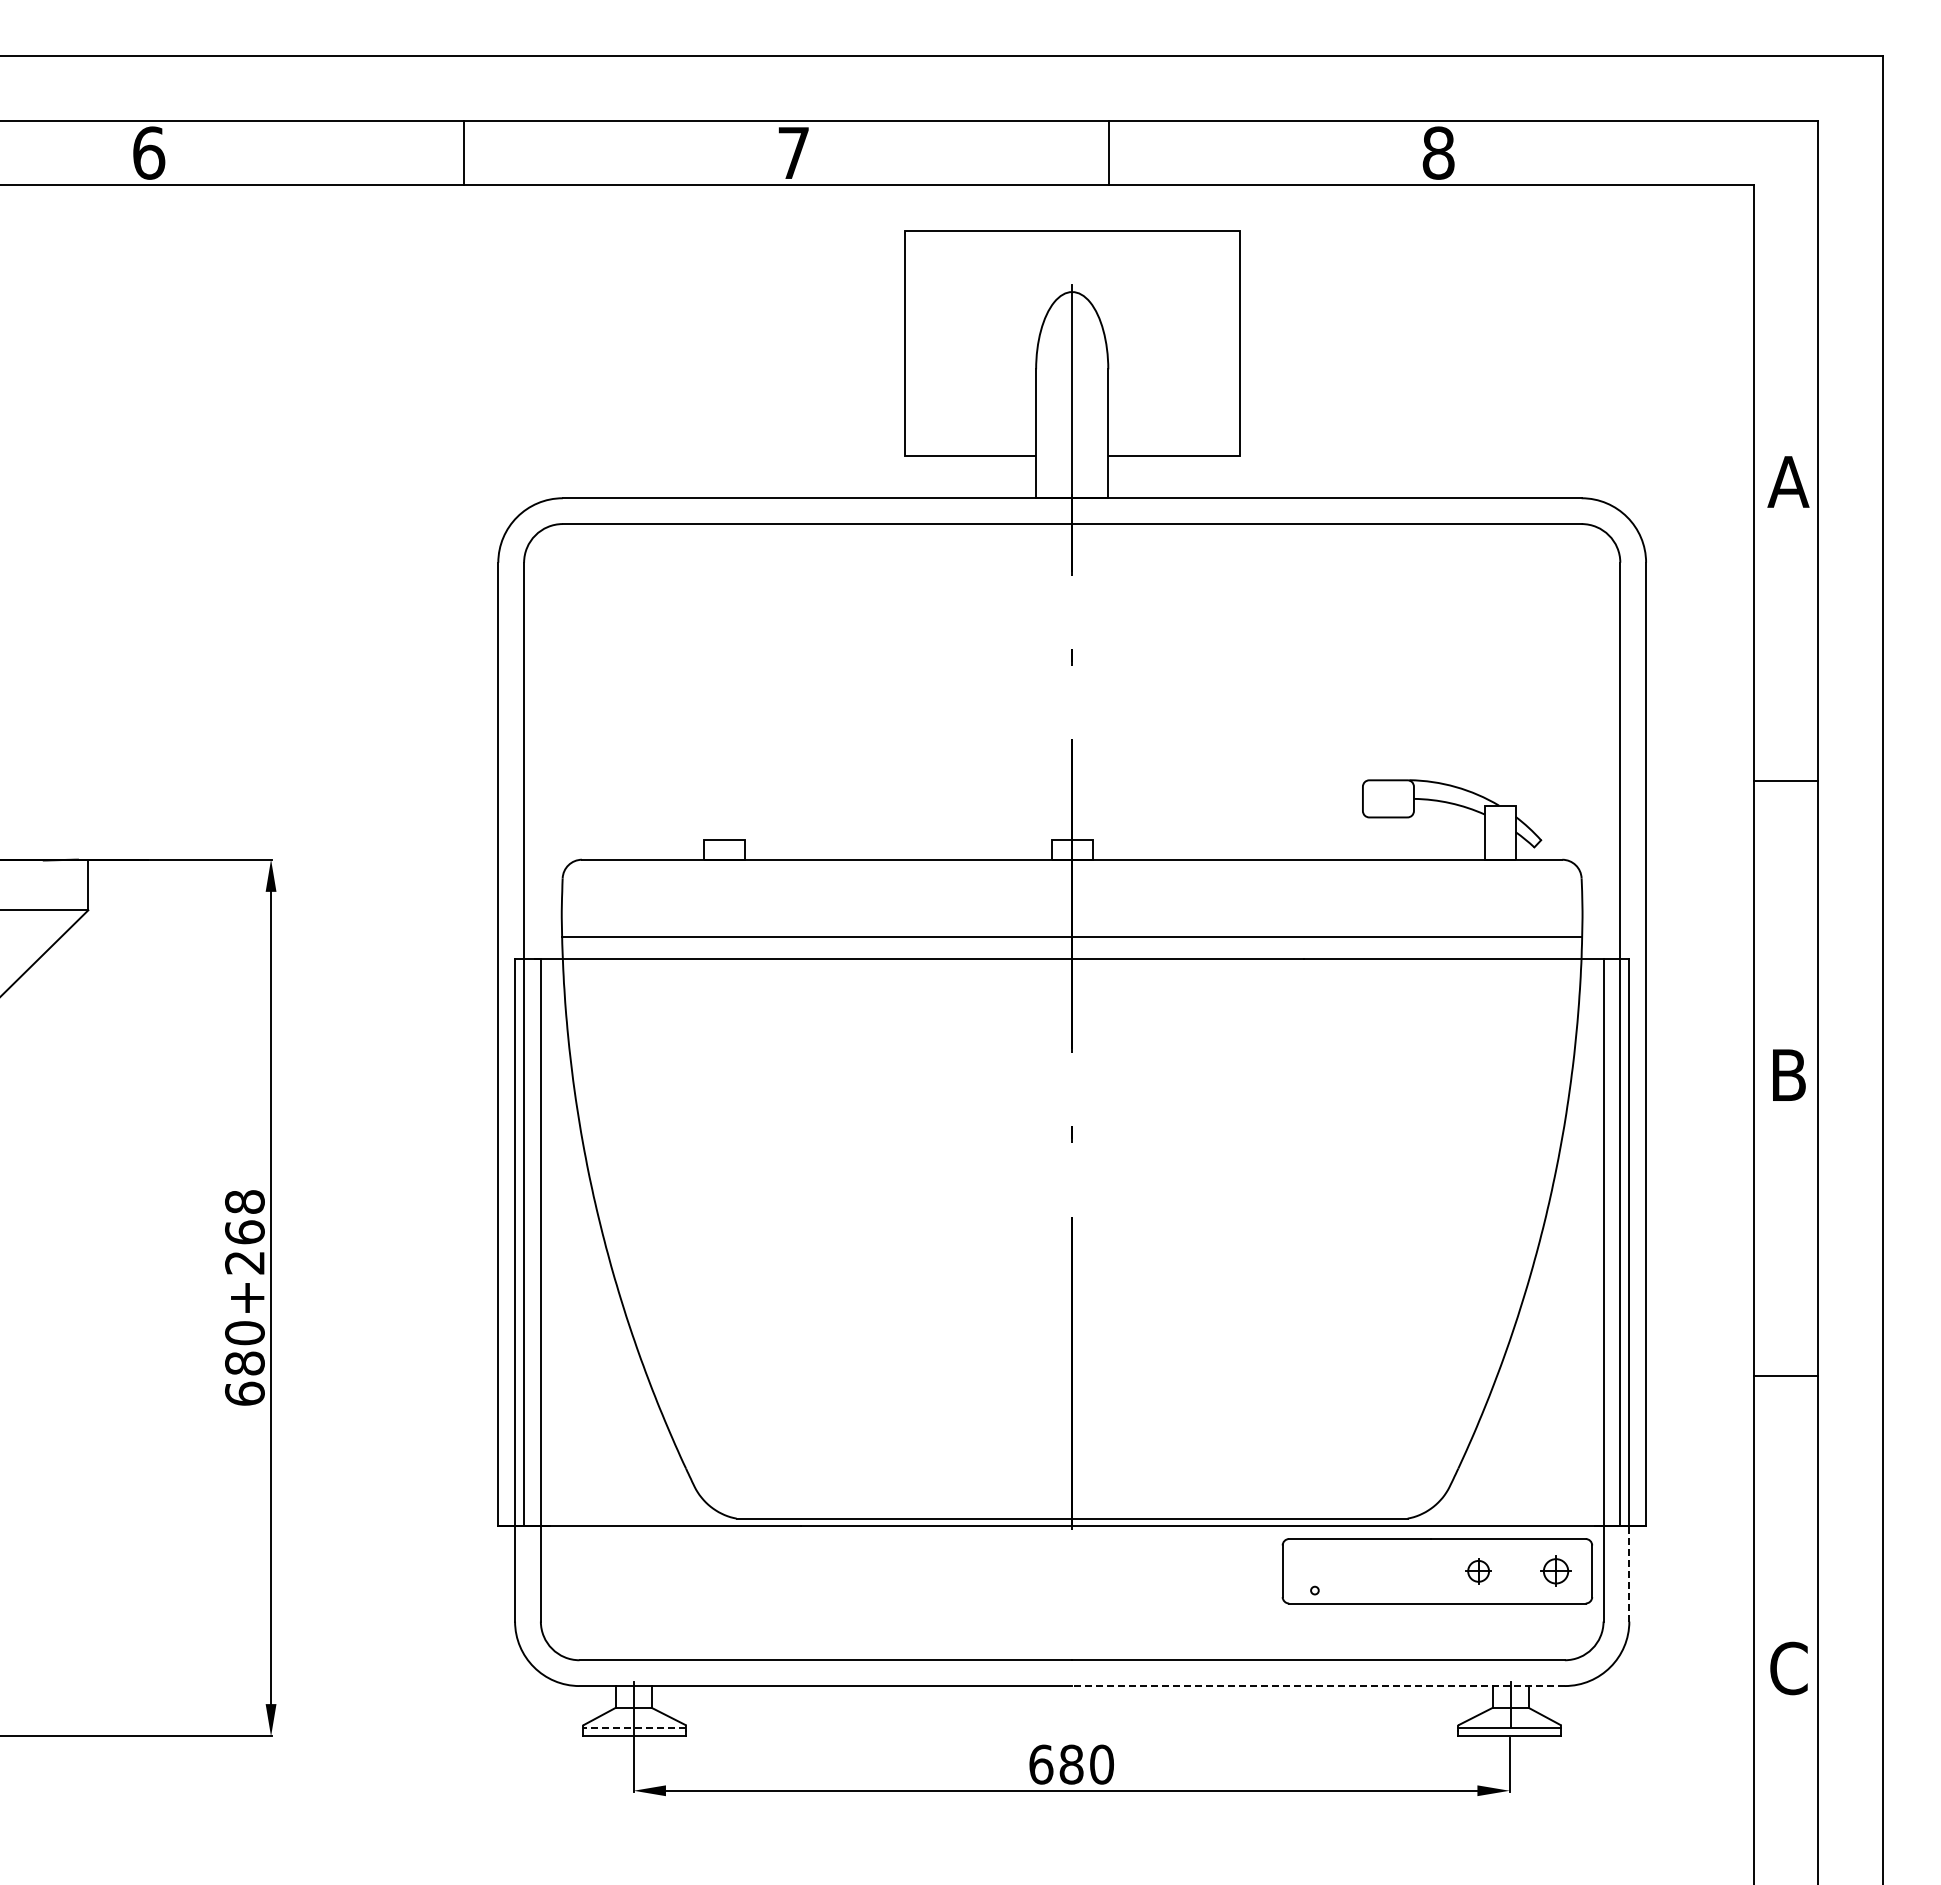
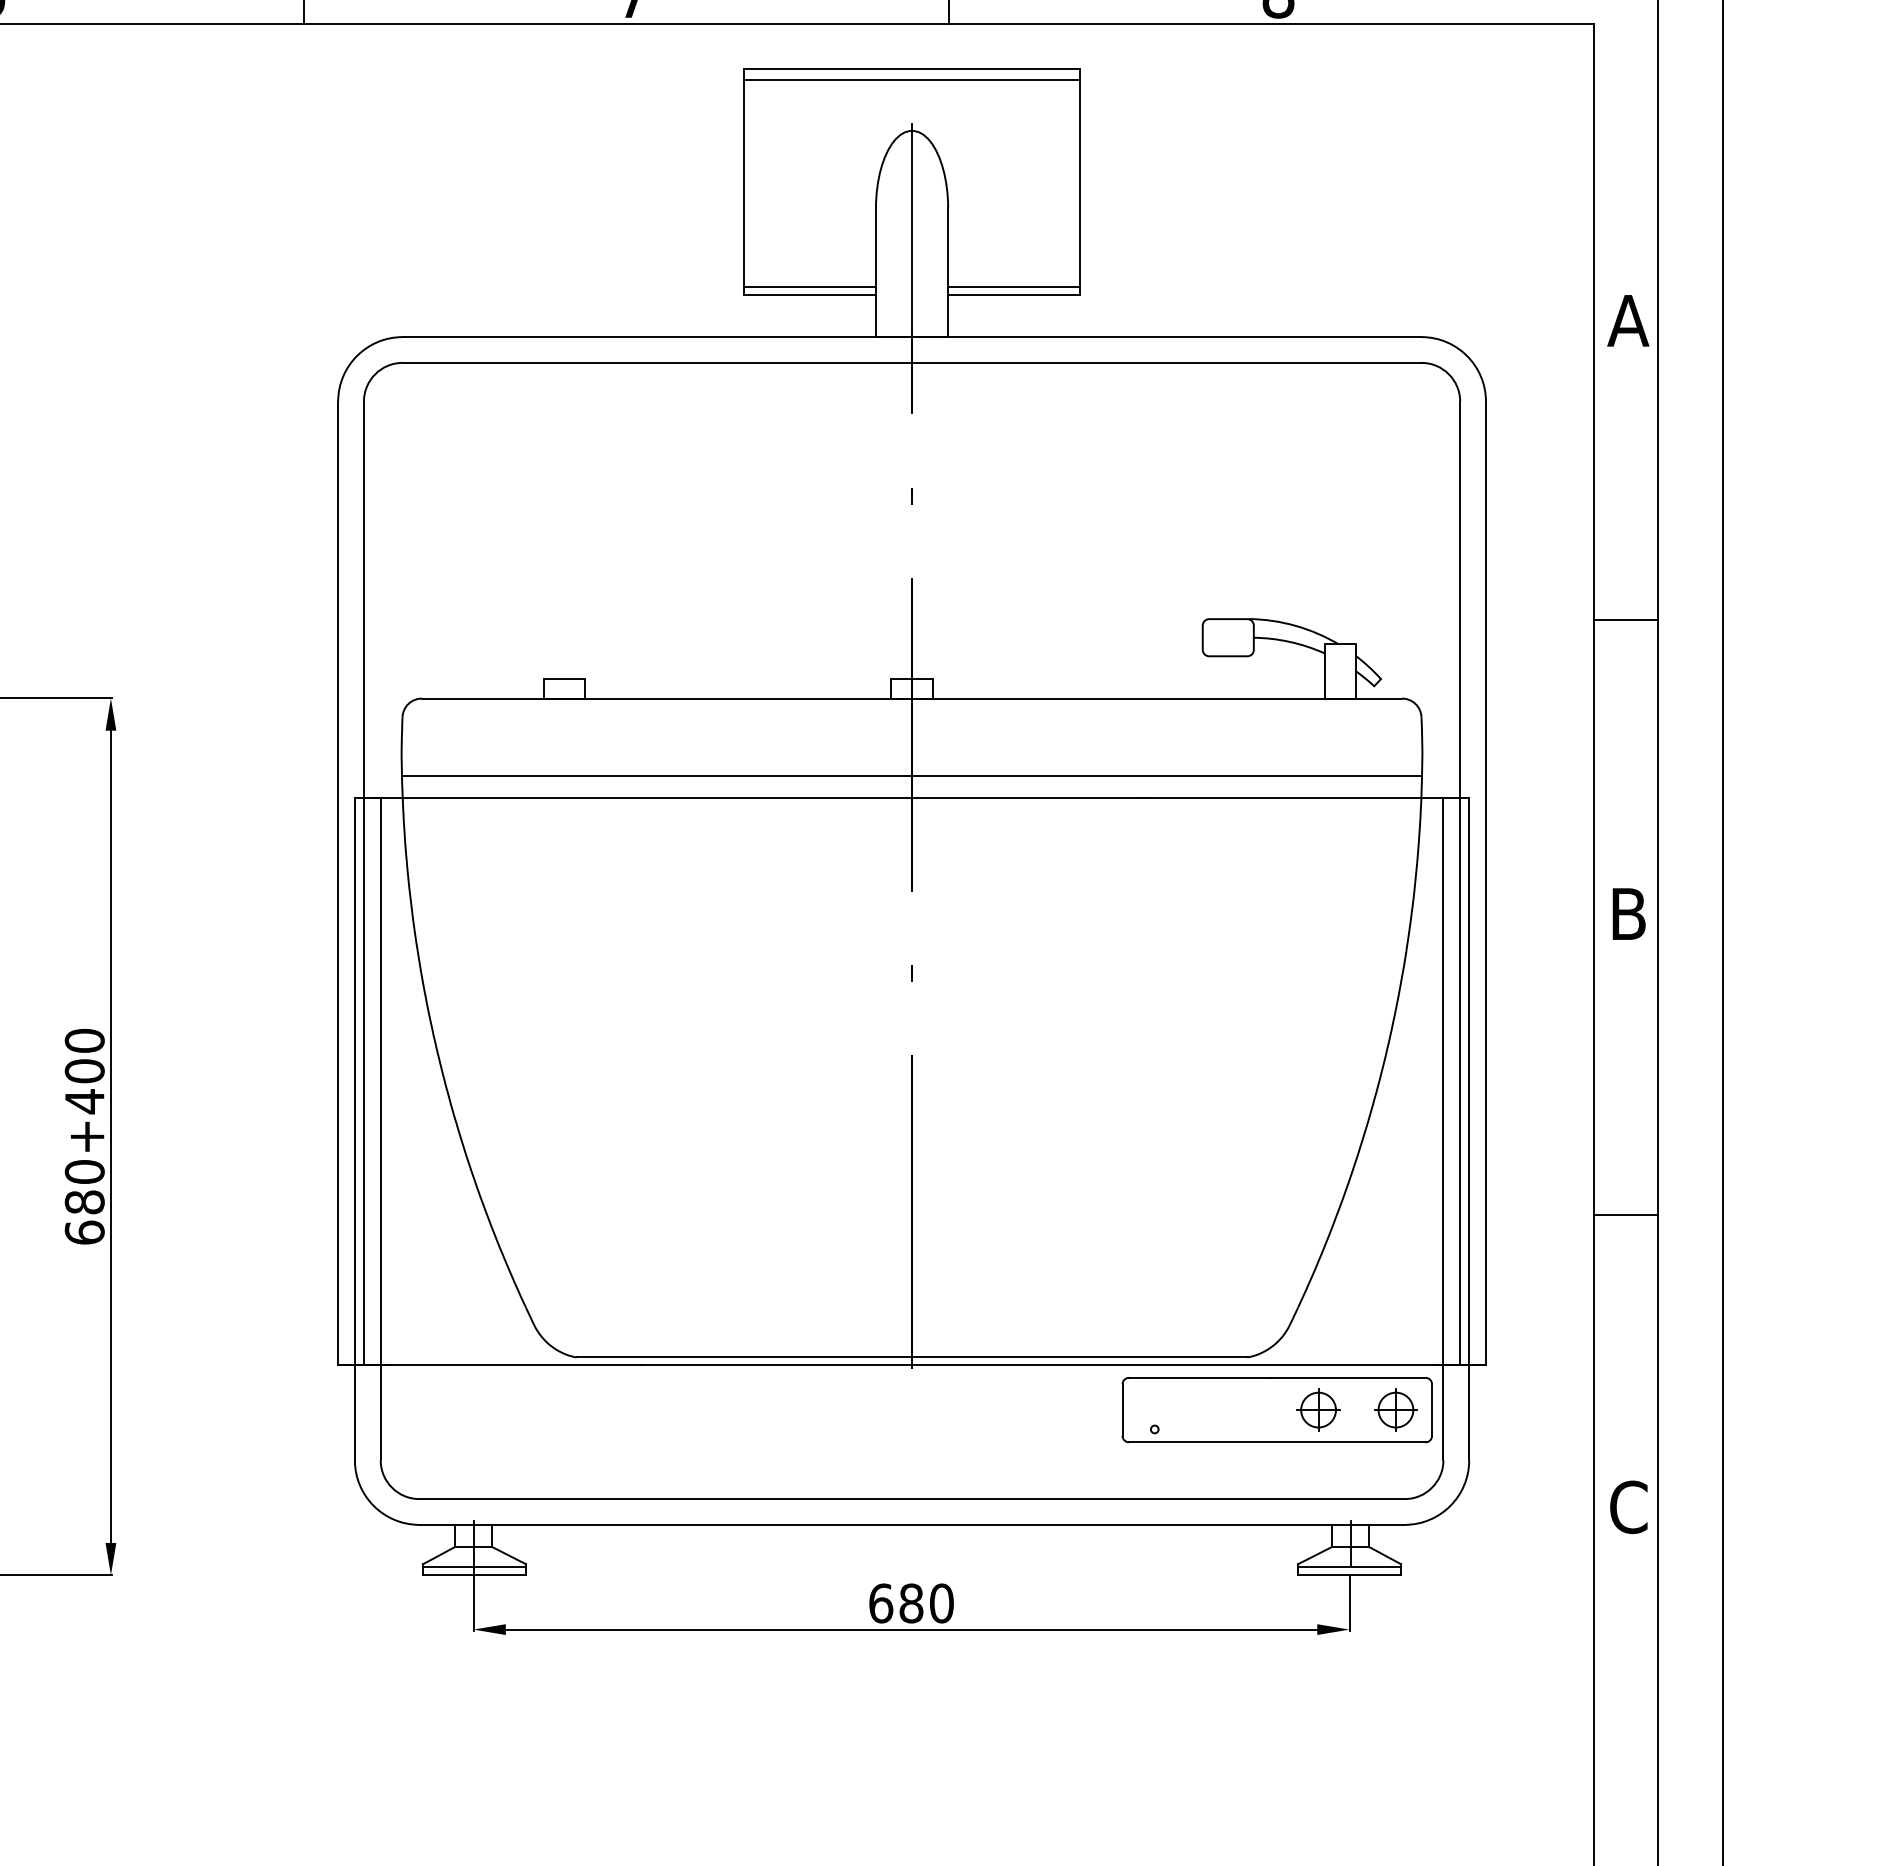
line: (1071, 240) -> (911, 79), added
line: (970, 447) -> (810, 286), added
line: (1173, 447) -> (1013, 286), added
text: (244, 1232) -> (84, 1071), 680+268 -> 680+400
part: (1478, 1571) -> (1318, 1410), size x1.67
part: (1555, 1571) -> (1395, 1410), size x1.43
line: (1629, 1573) -> (1469, 1412), dashed -> solid
line: (1318, 1686) -> (1158, 1525), dashed -> solid
line: (634, 1728) -> (474, 1567), dashed -> solid

